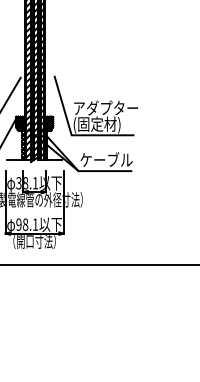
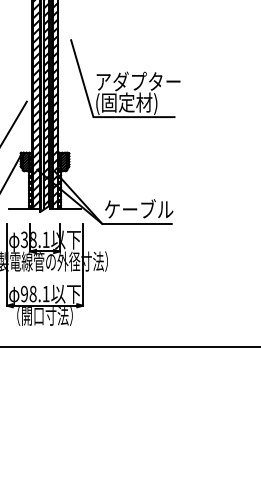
part: (96, 105) -> (125, 78), moved

